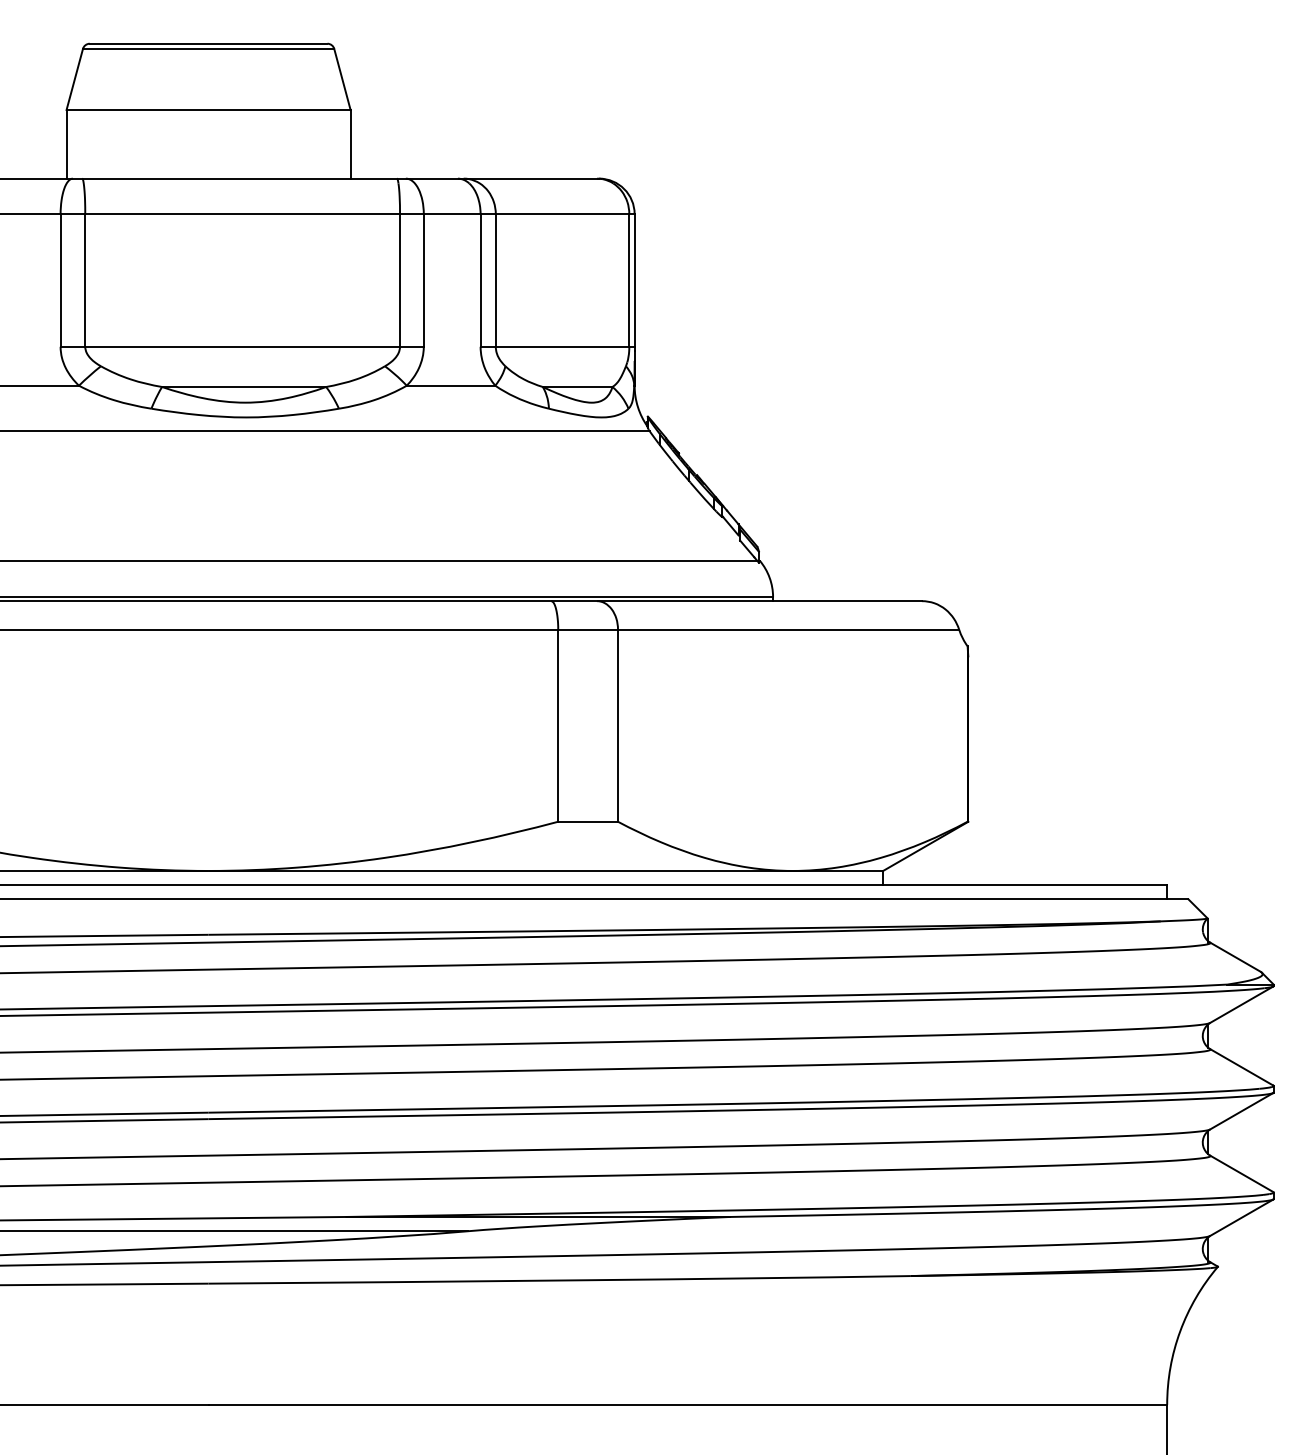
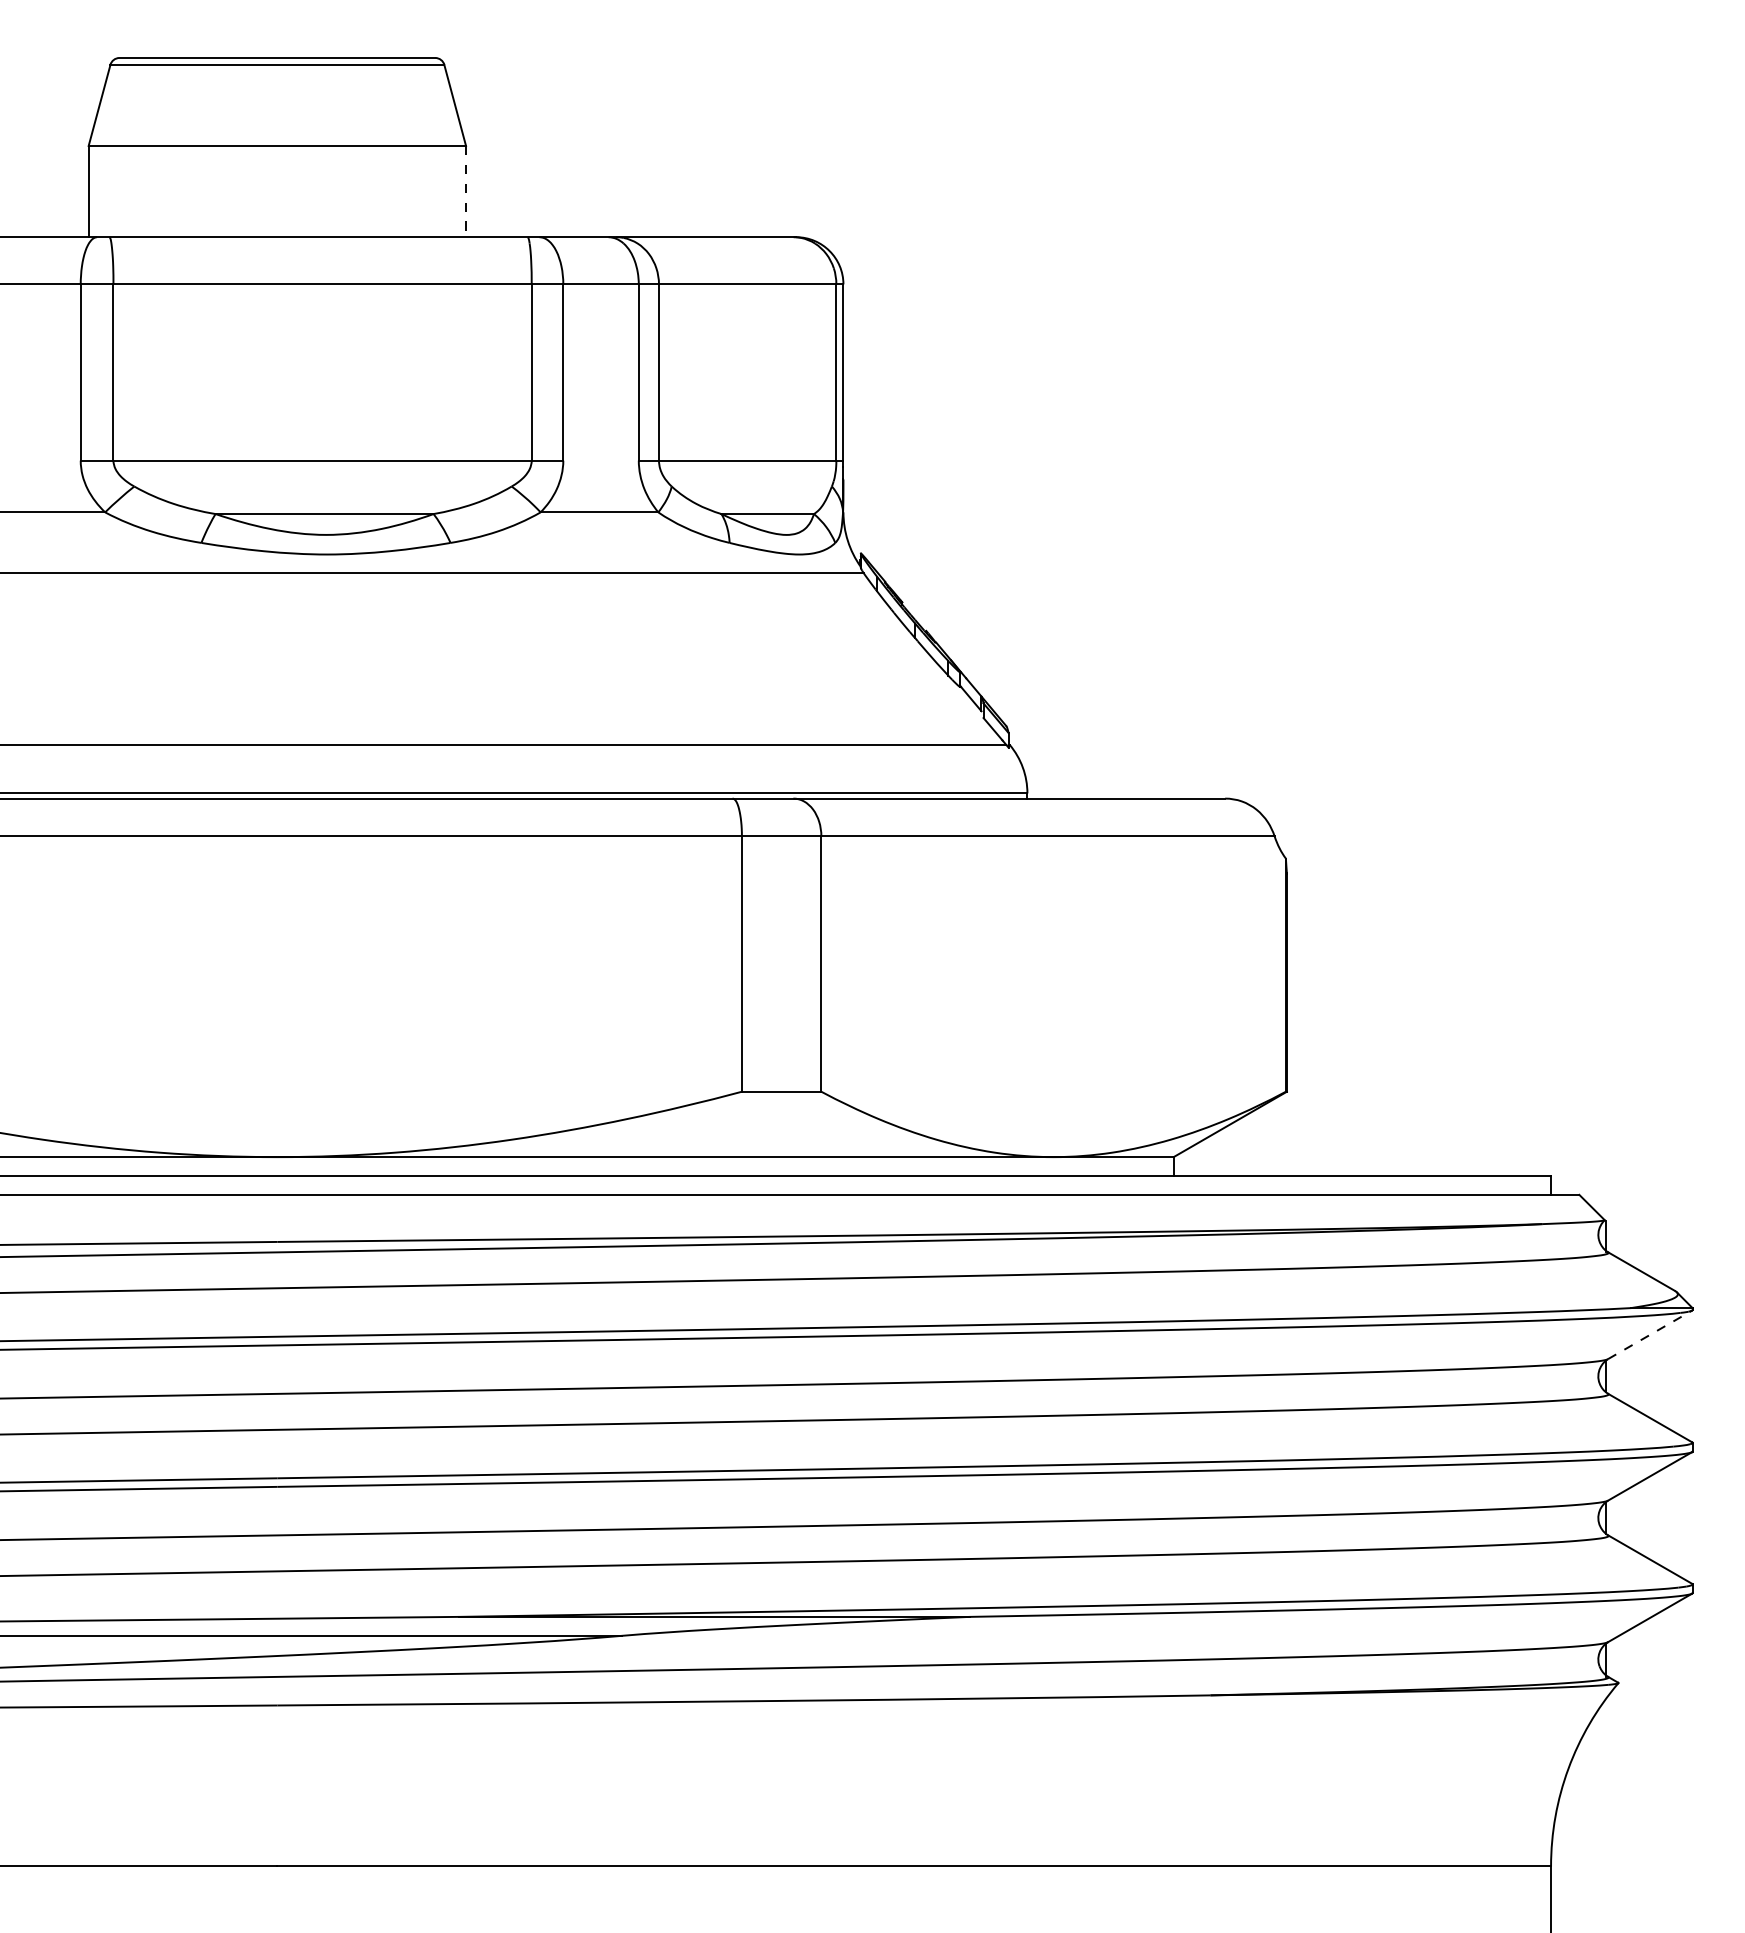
line: (350, 144) -> (466, 191), solid -> dashed
line: (1242, 1004) -> (1650, 1334), solid -> dashed

